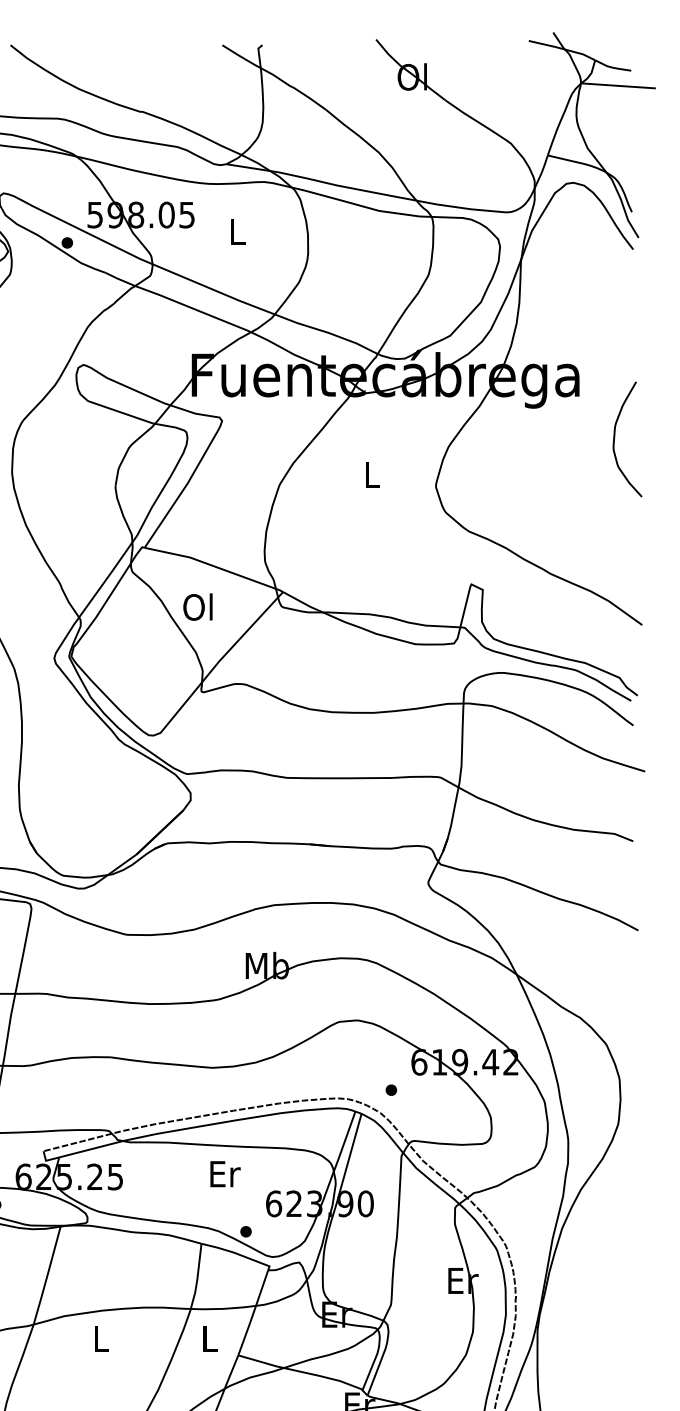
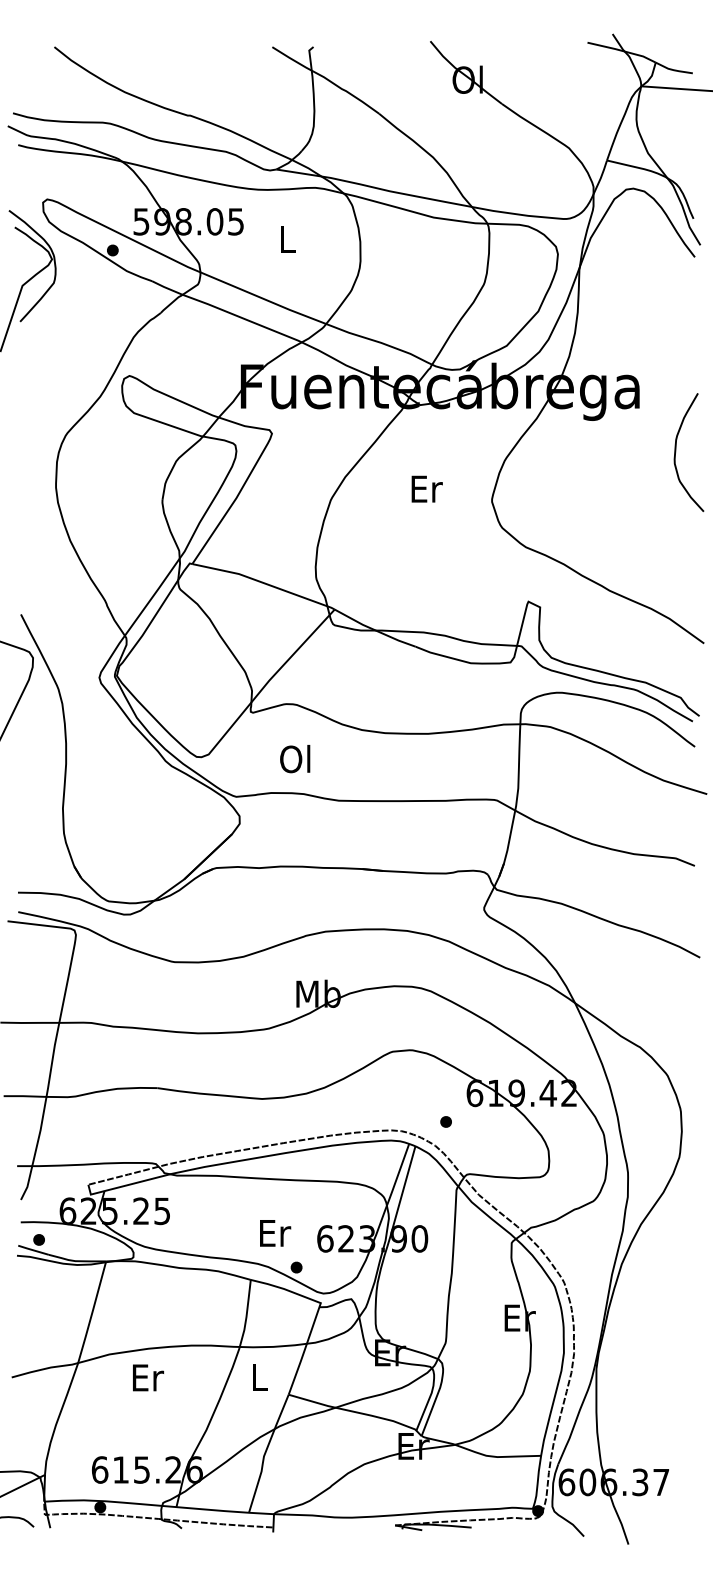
text: (372, 474) -> (426, 488), L -> Er
text: (198, 607) -> (295, 759), moved
text: (225, 1174) -> (275, 1233), moved
text: (102, 1338) -> (148, 1377), L -> Er

